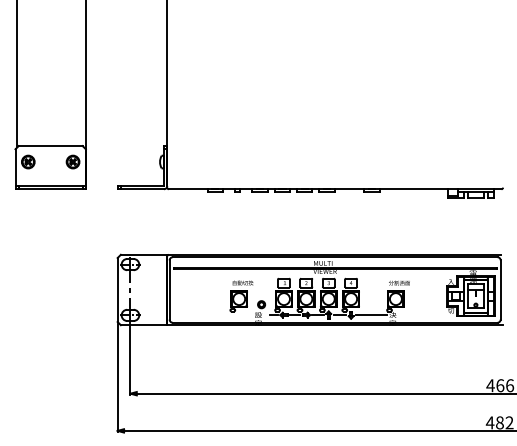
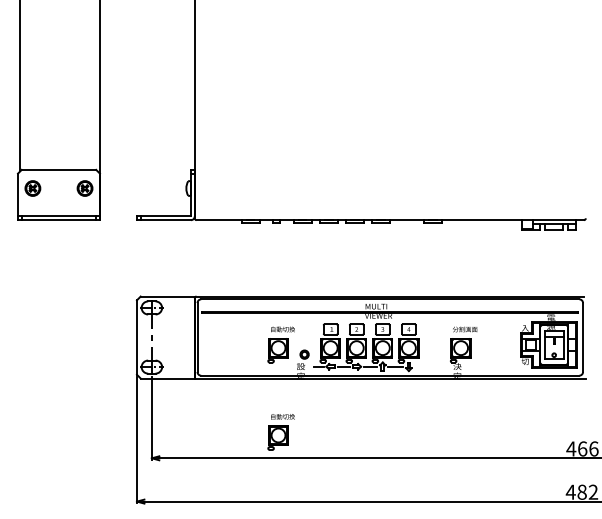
line: (370, 315) -> (431, 367), removed
part: (241, 371) -> (281, 432), added

